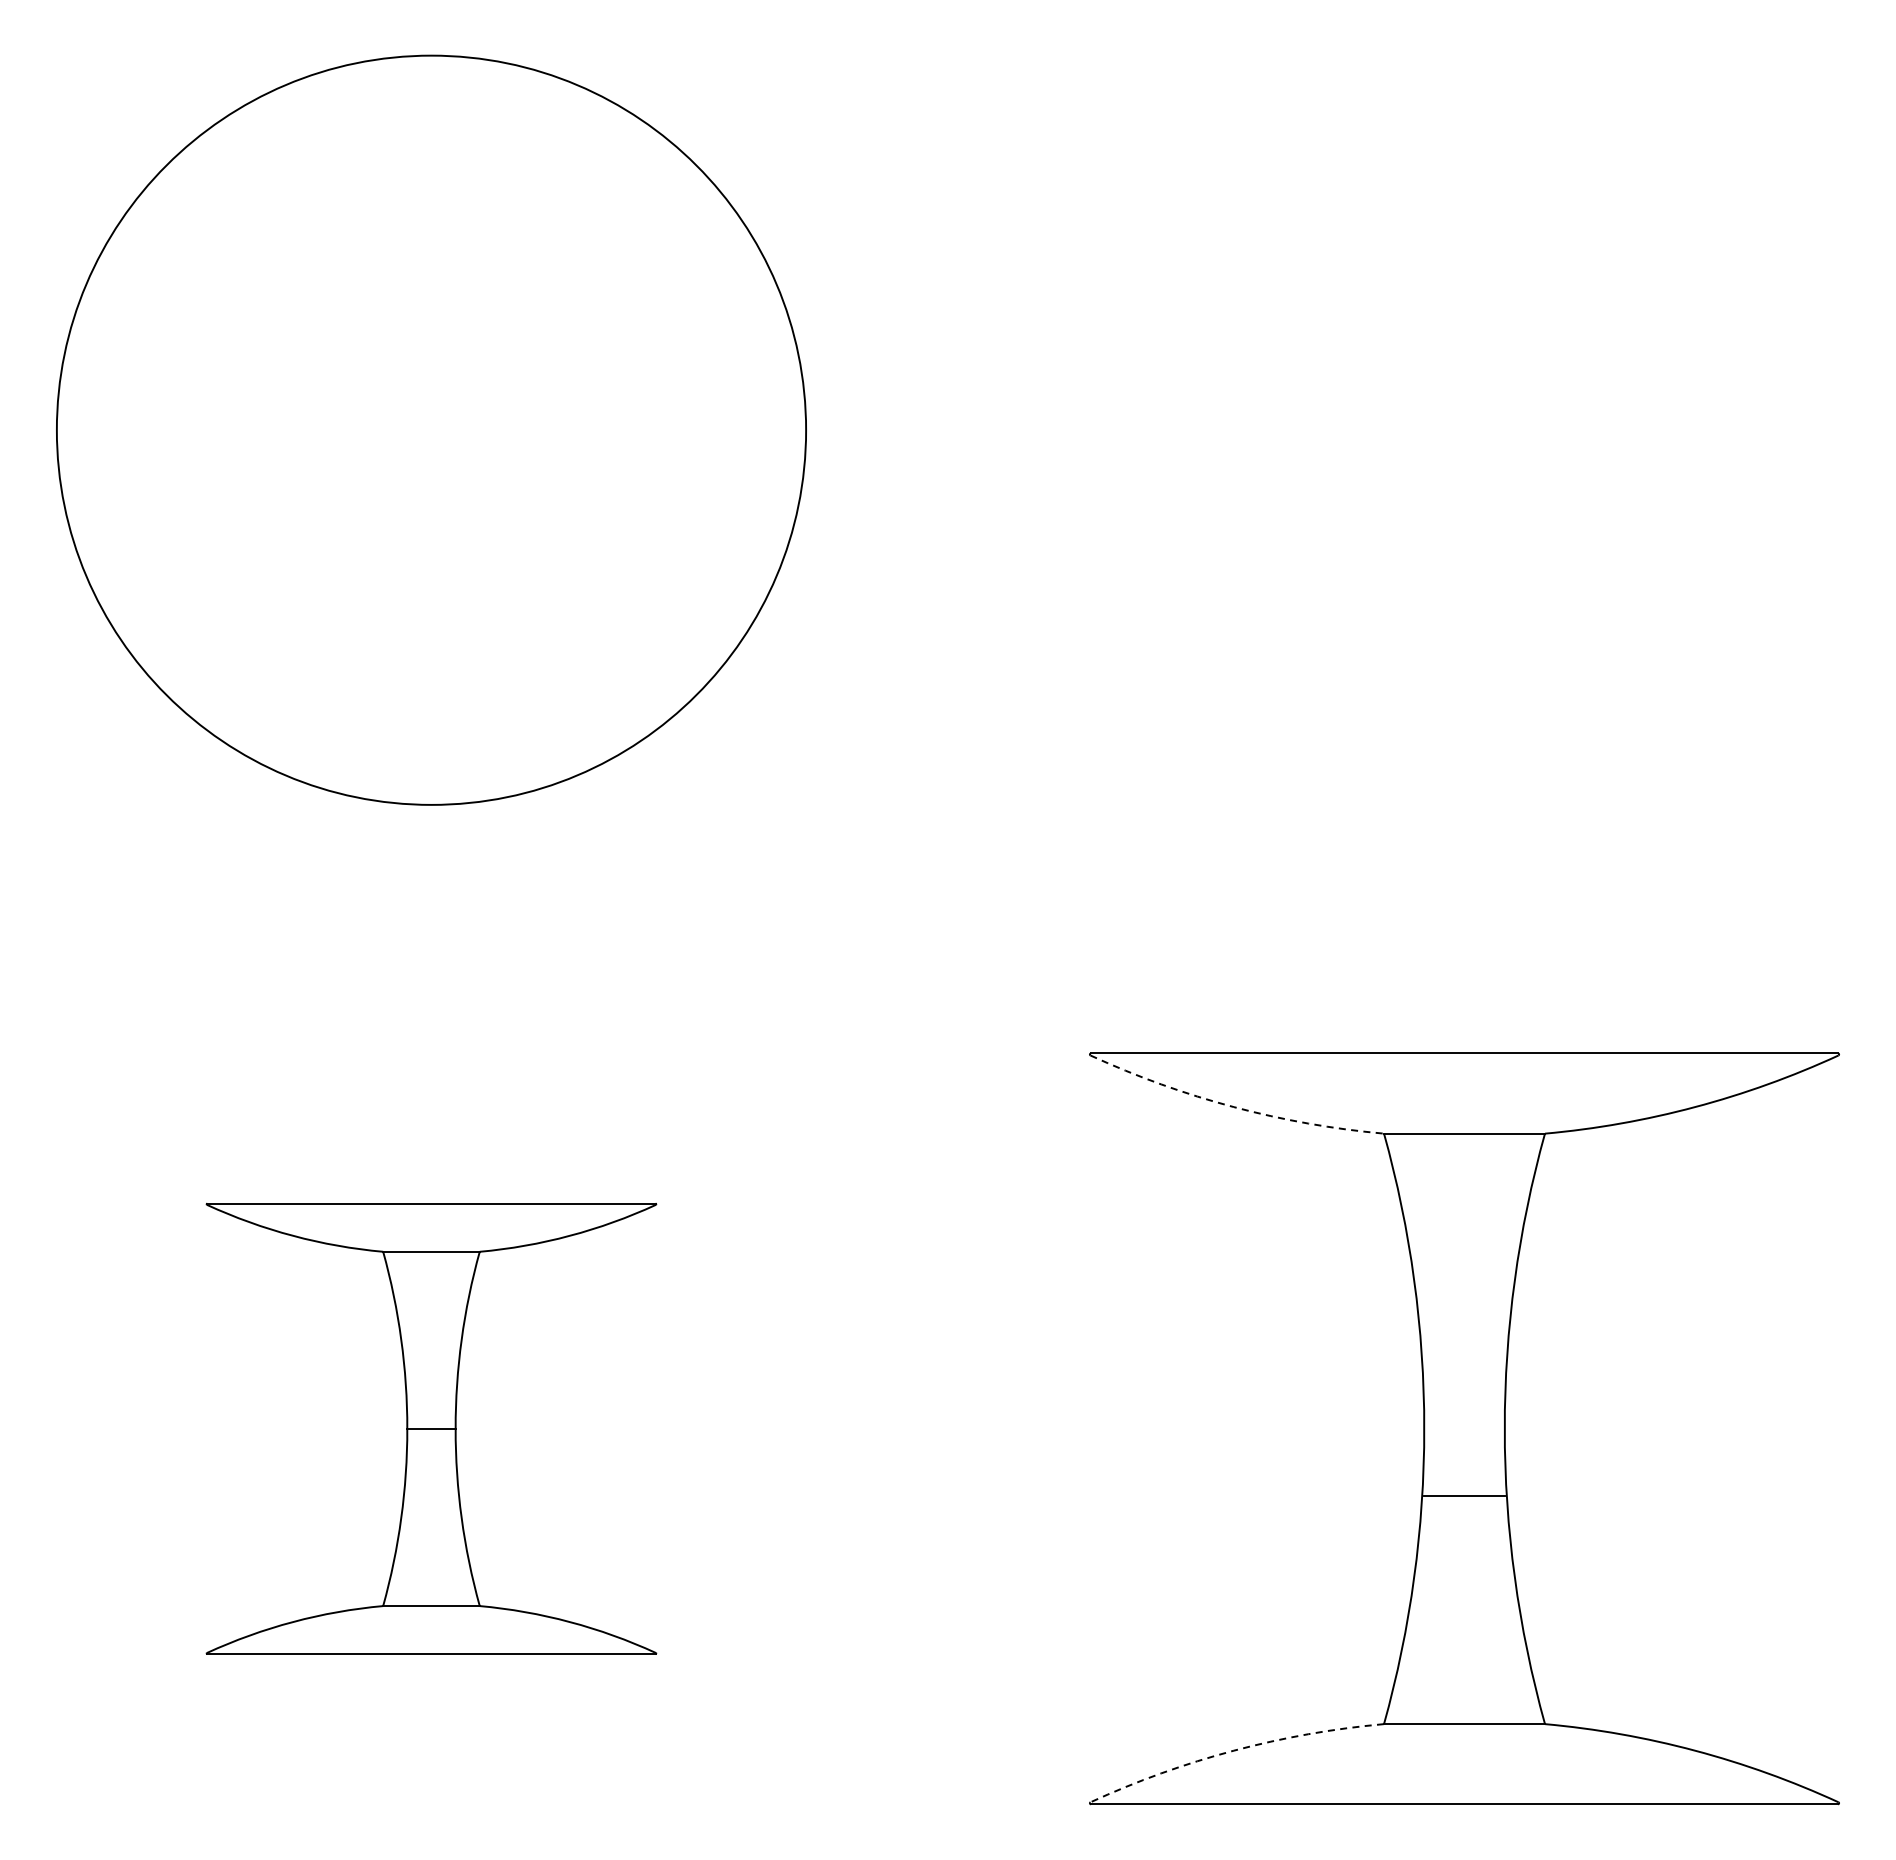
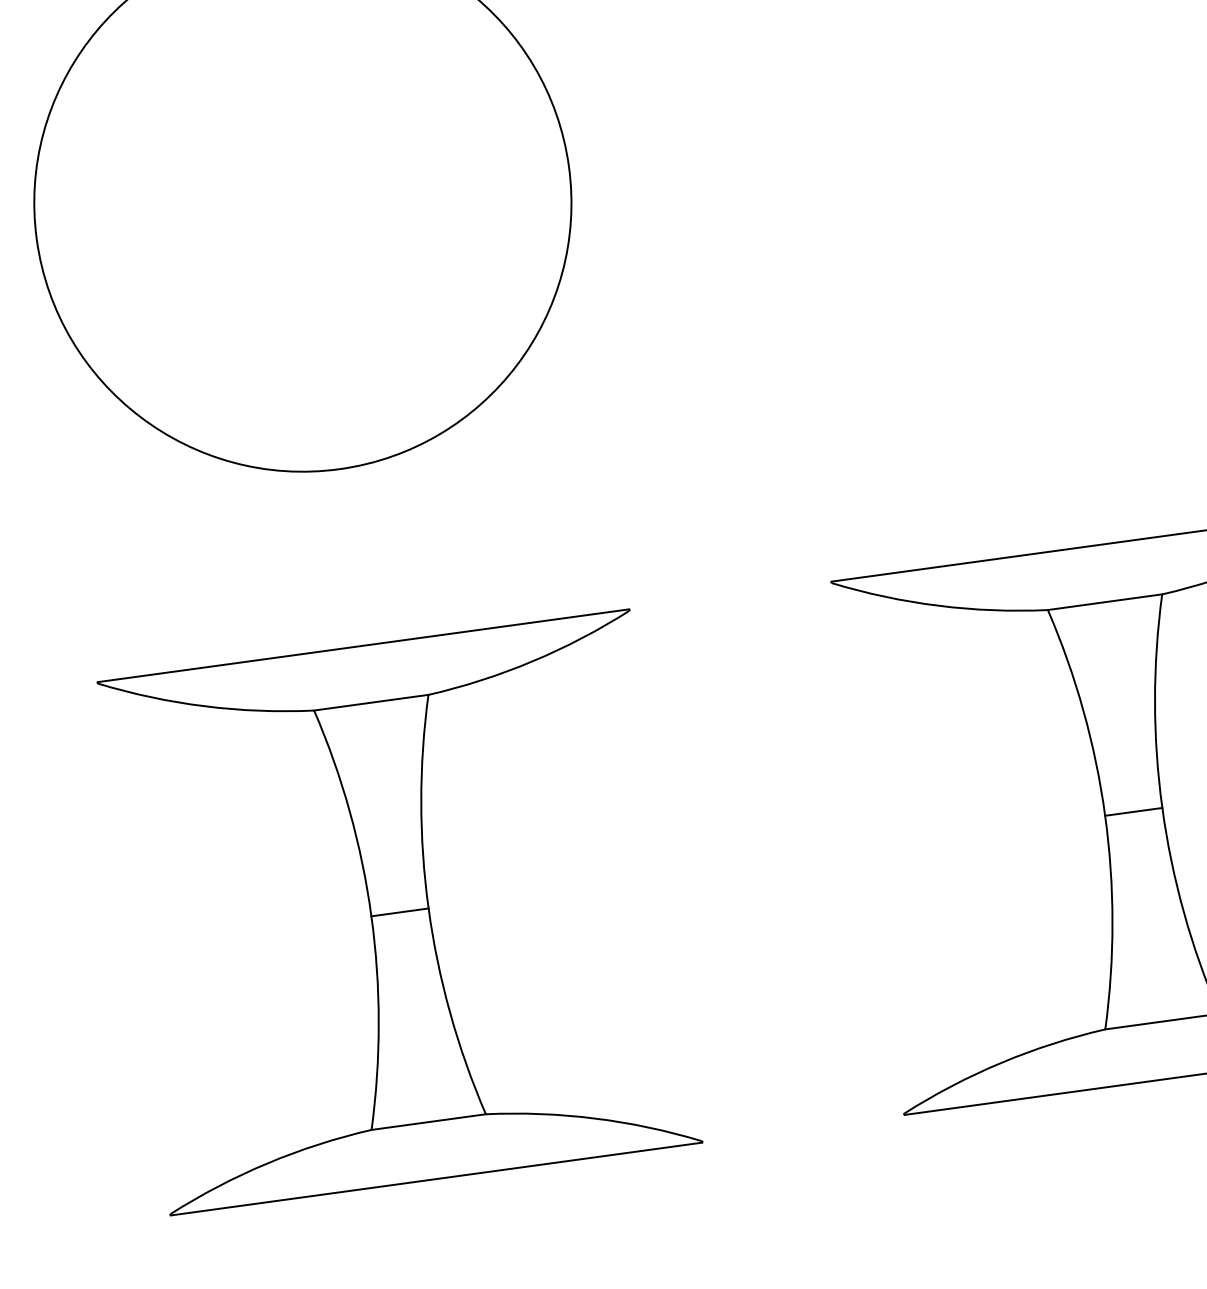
arc: (1233, 1107) -> (938, 606), dashed -> solid
part: (431, 1428) -> (400, 912), size x1.67
line: (1464, 1495) -> (1133, 811), moved
arc: (1233, 1750) -> (1000, 1062), dashed -> solid

